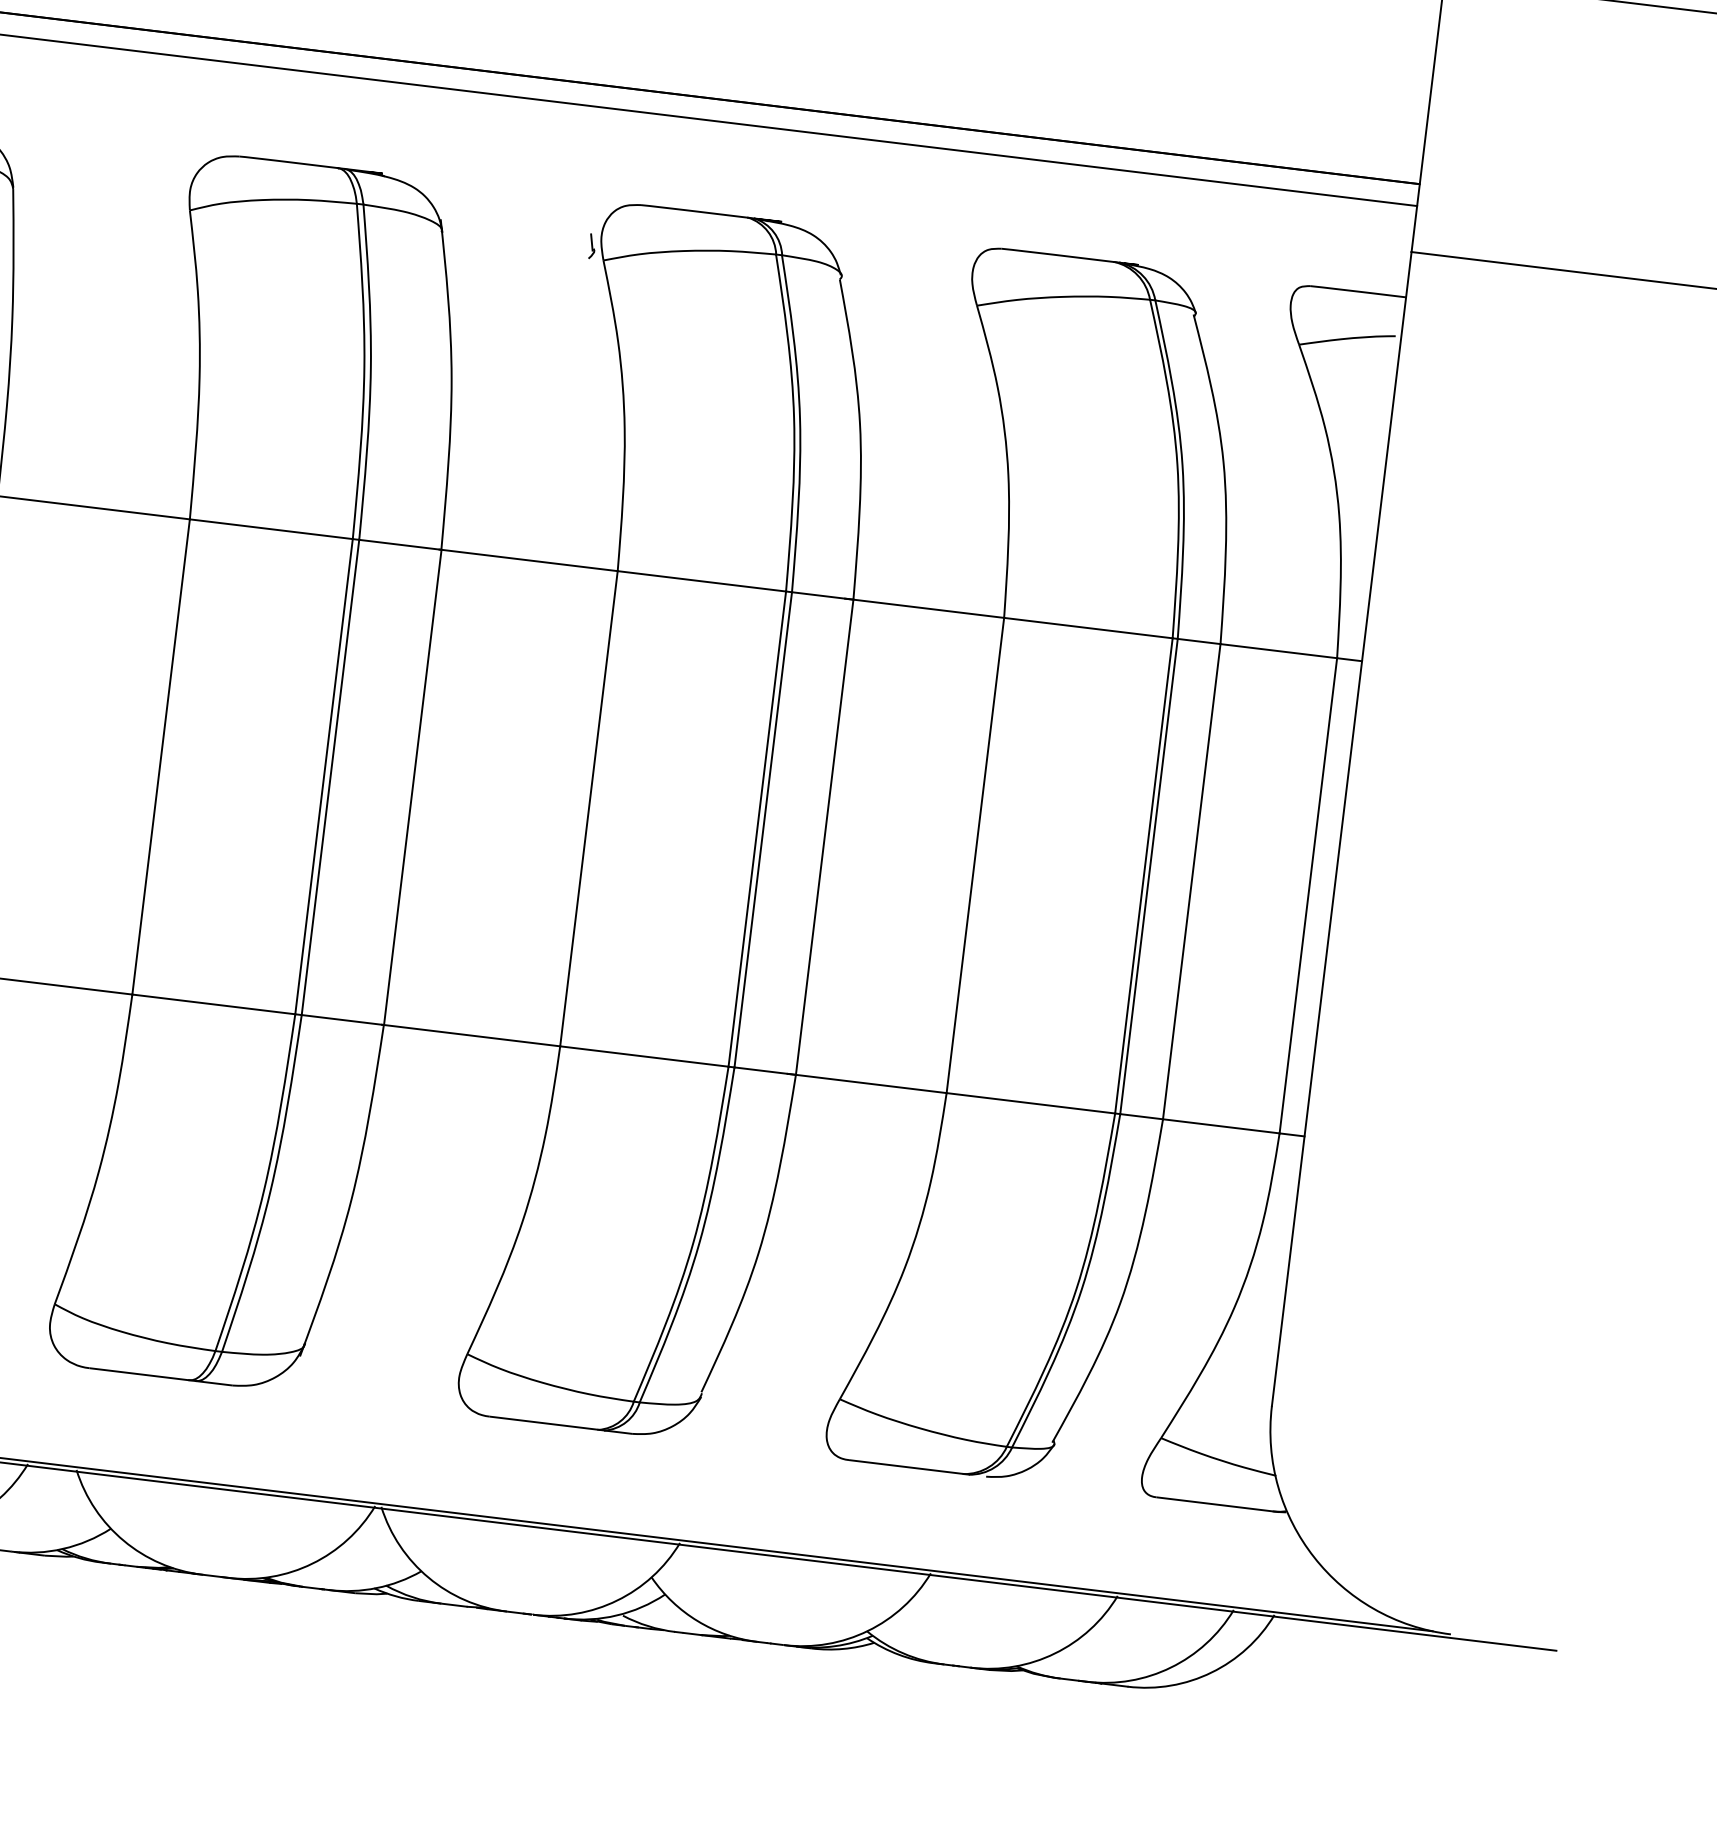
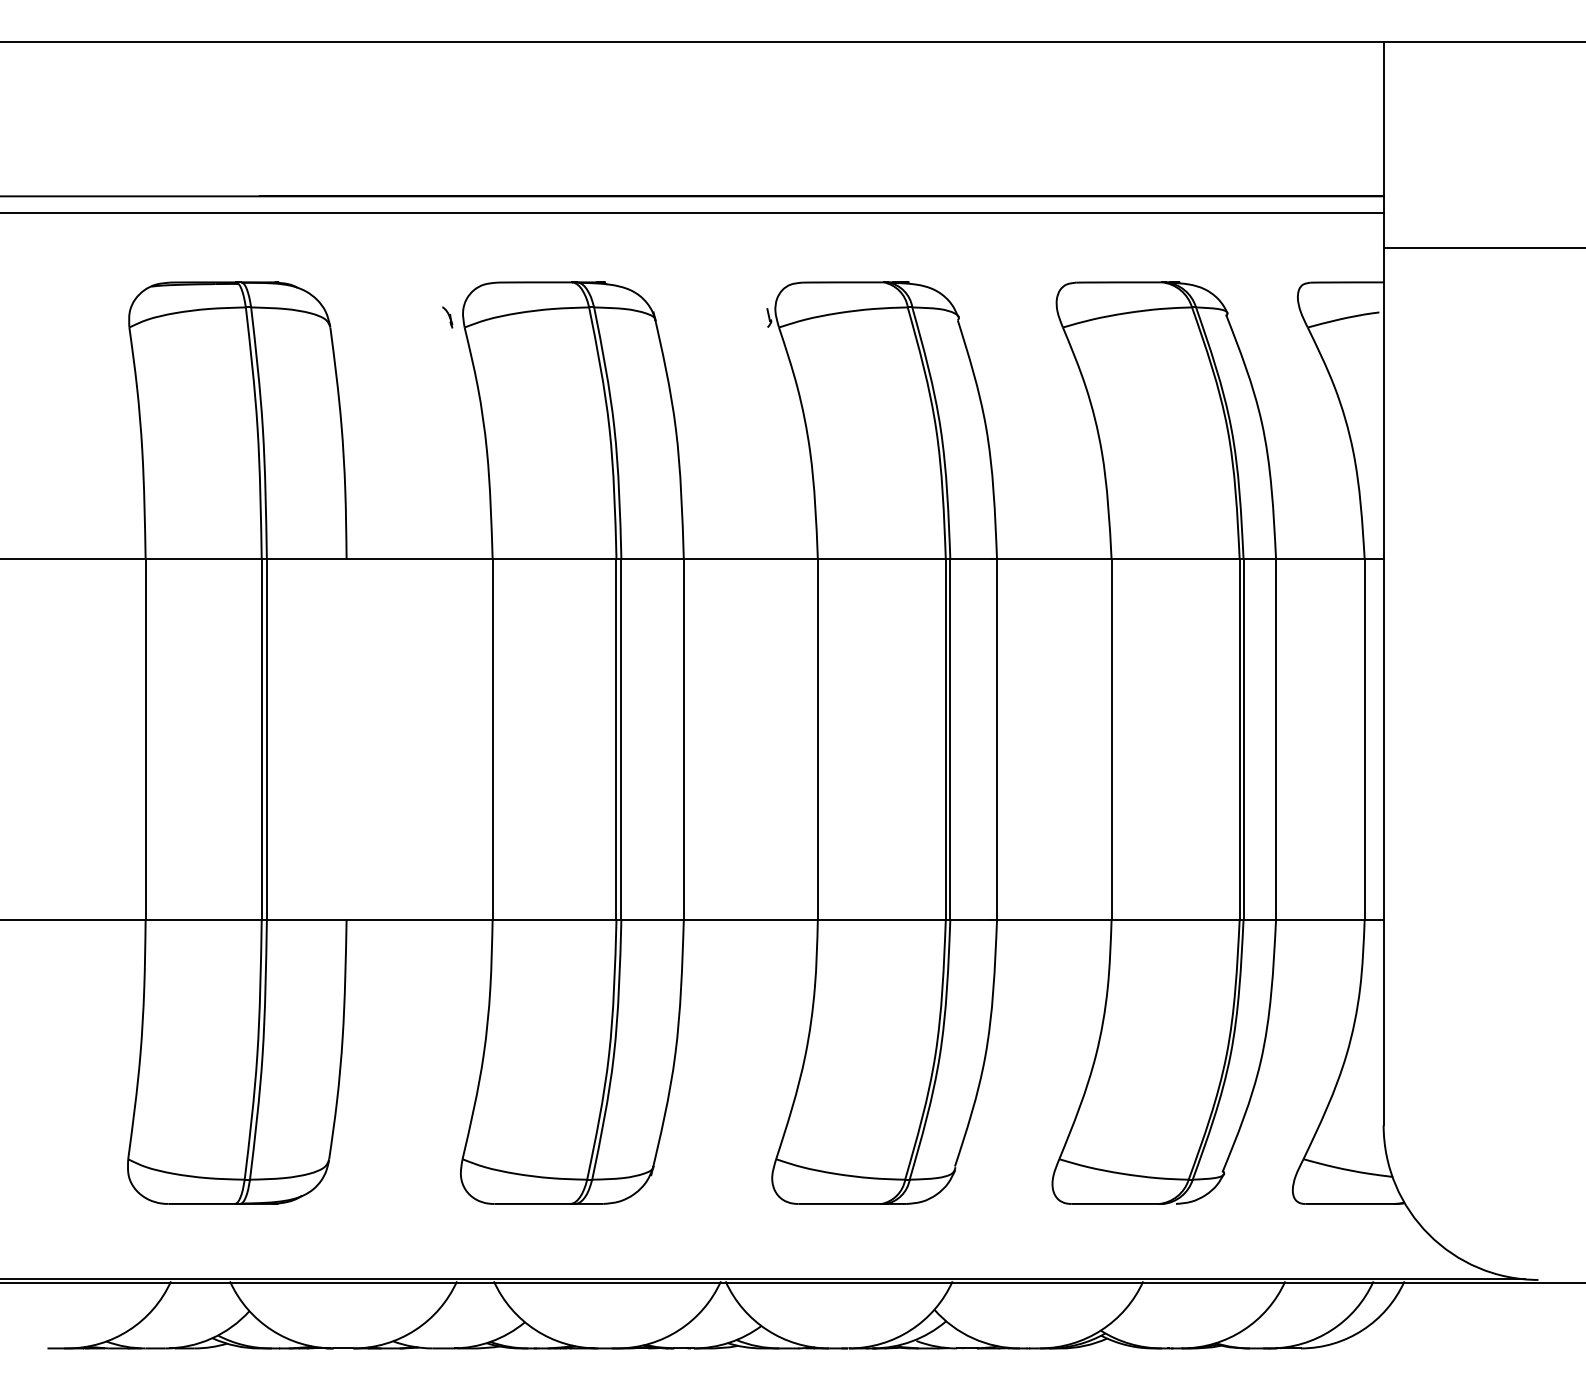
part: (168, 194) -> (447, 317), added

